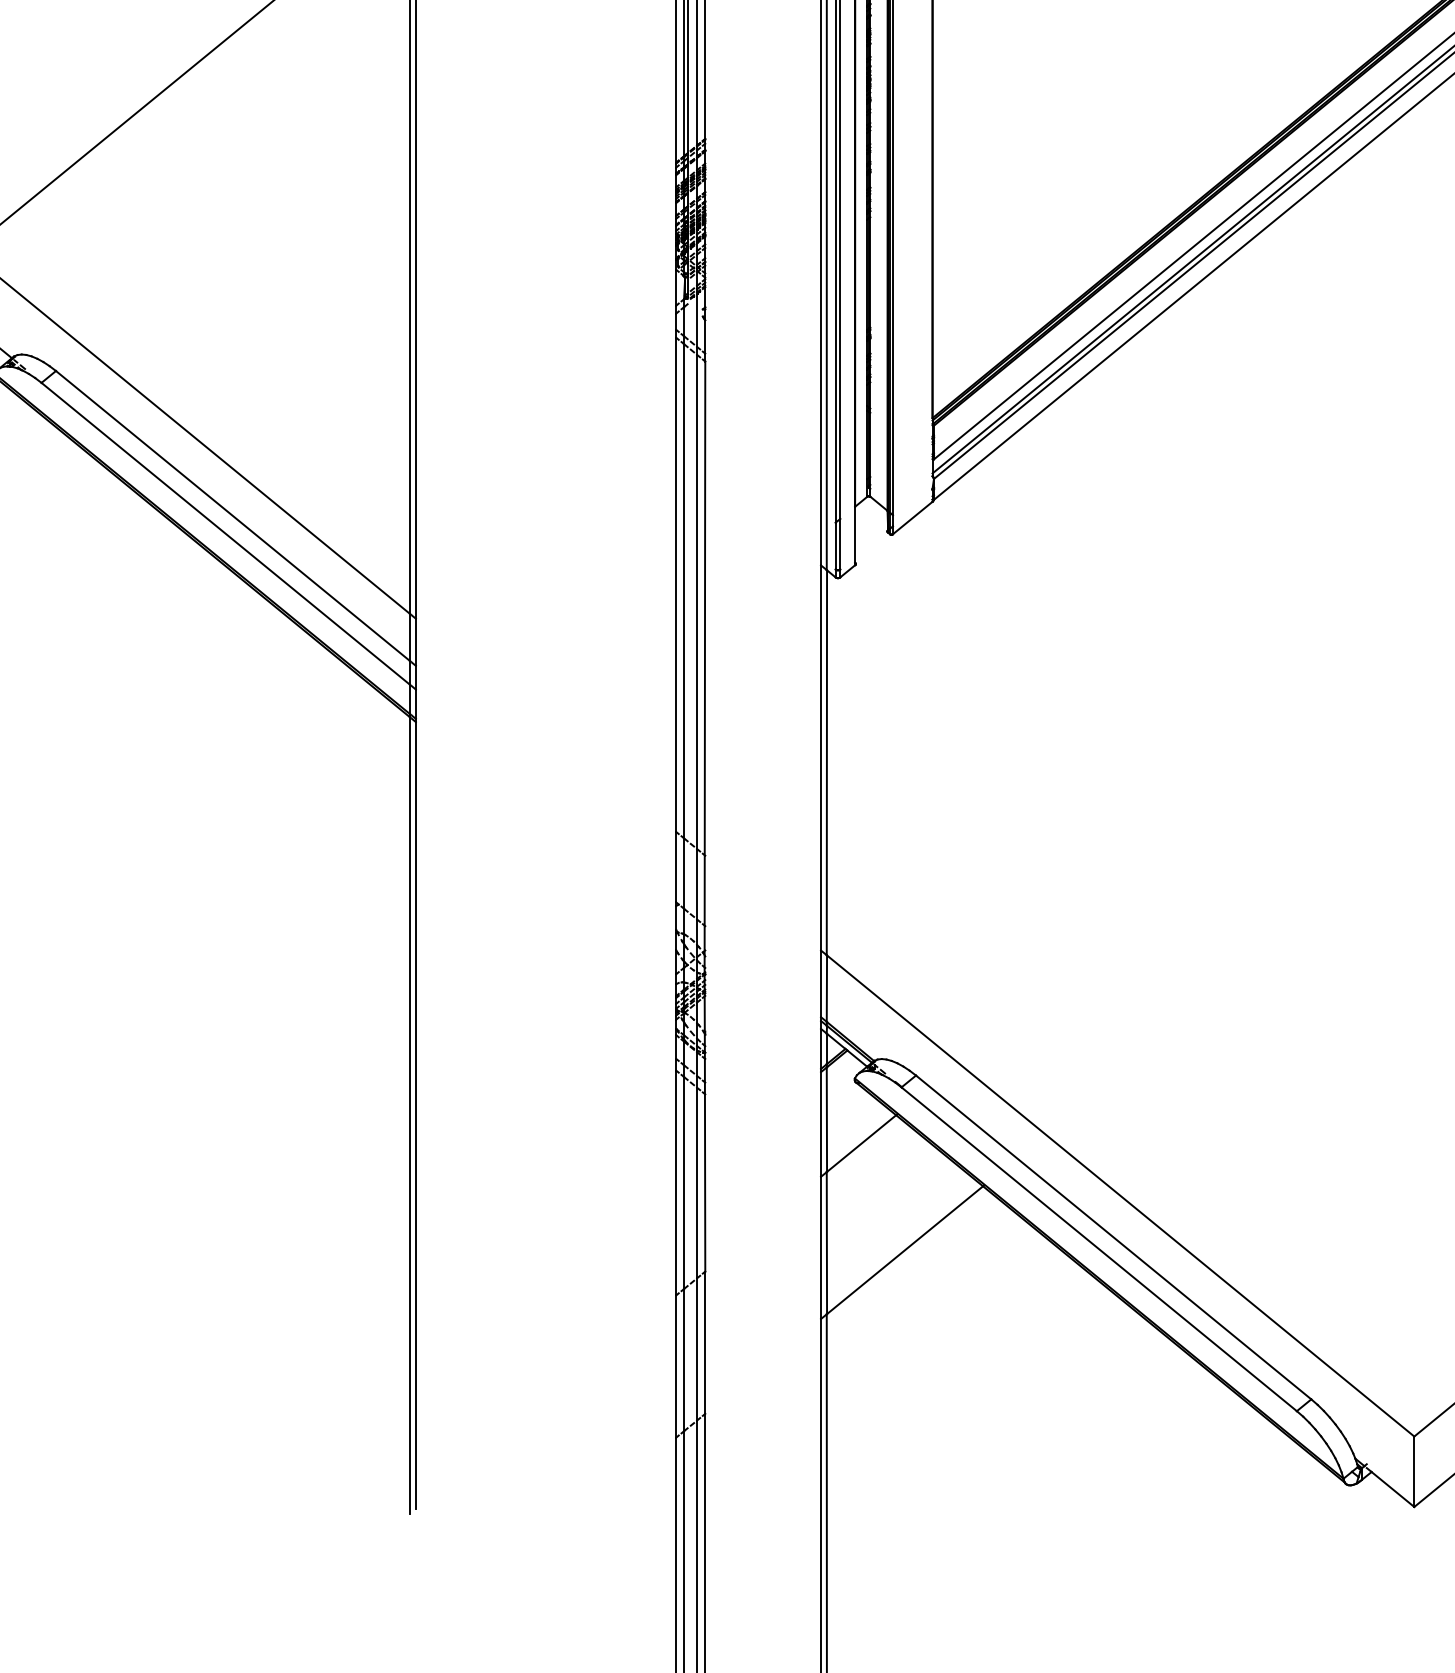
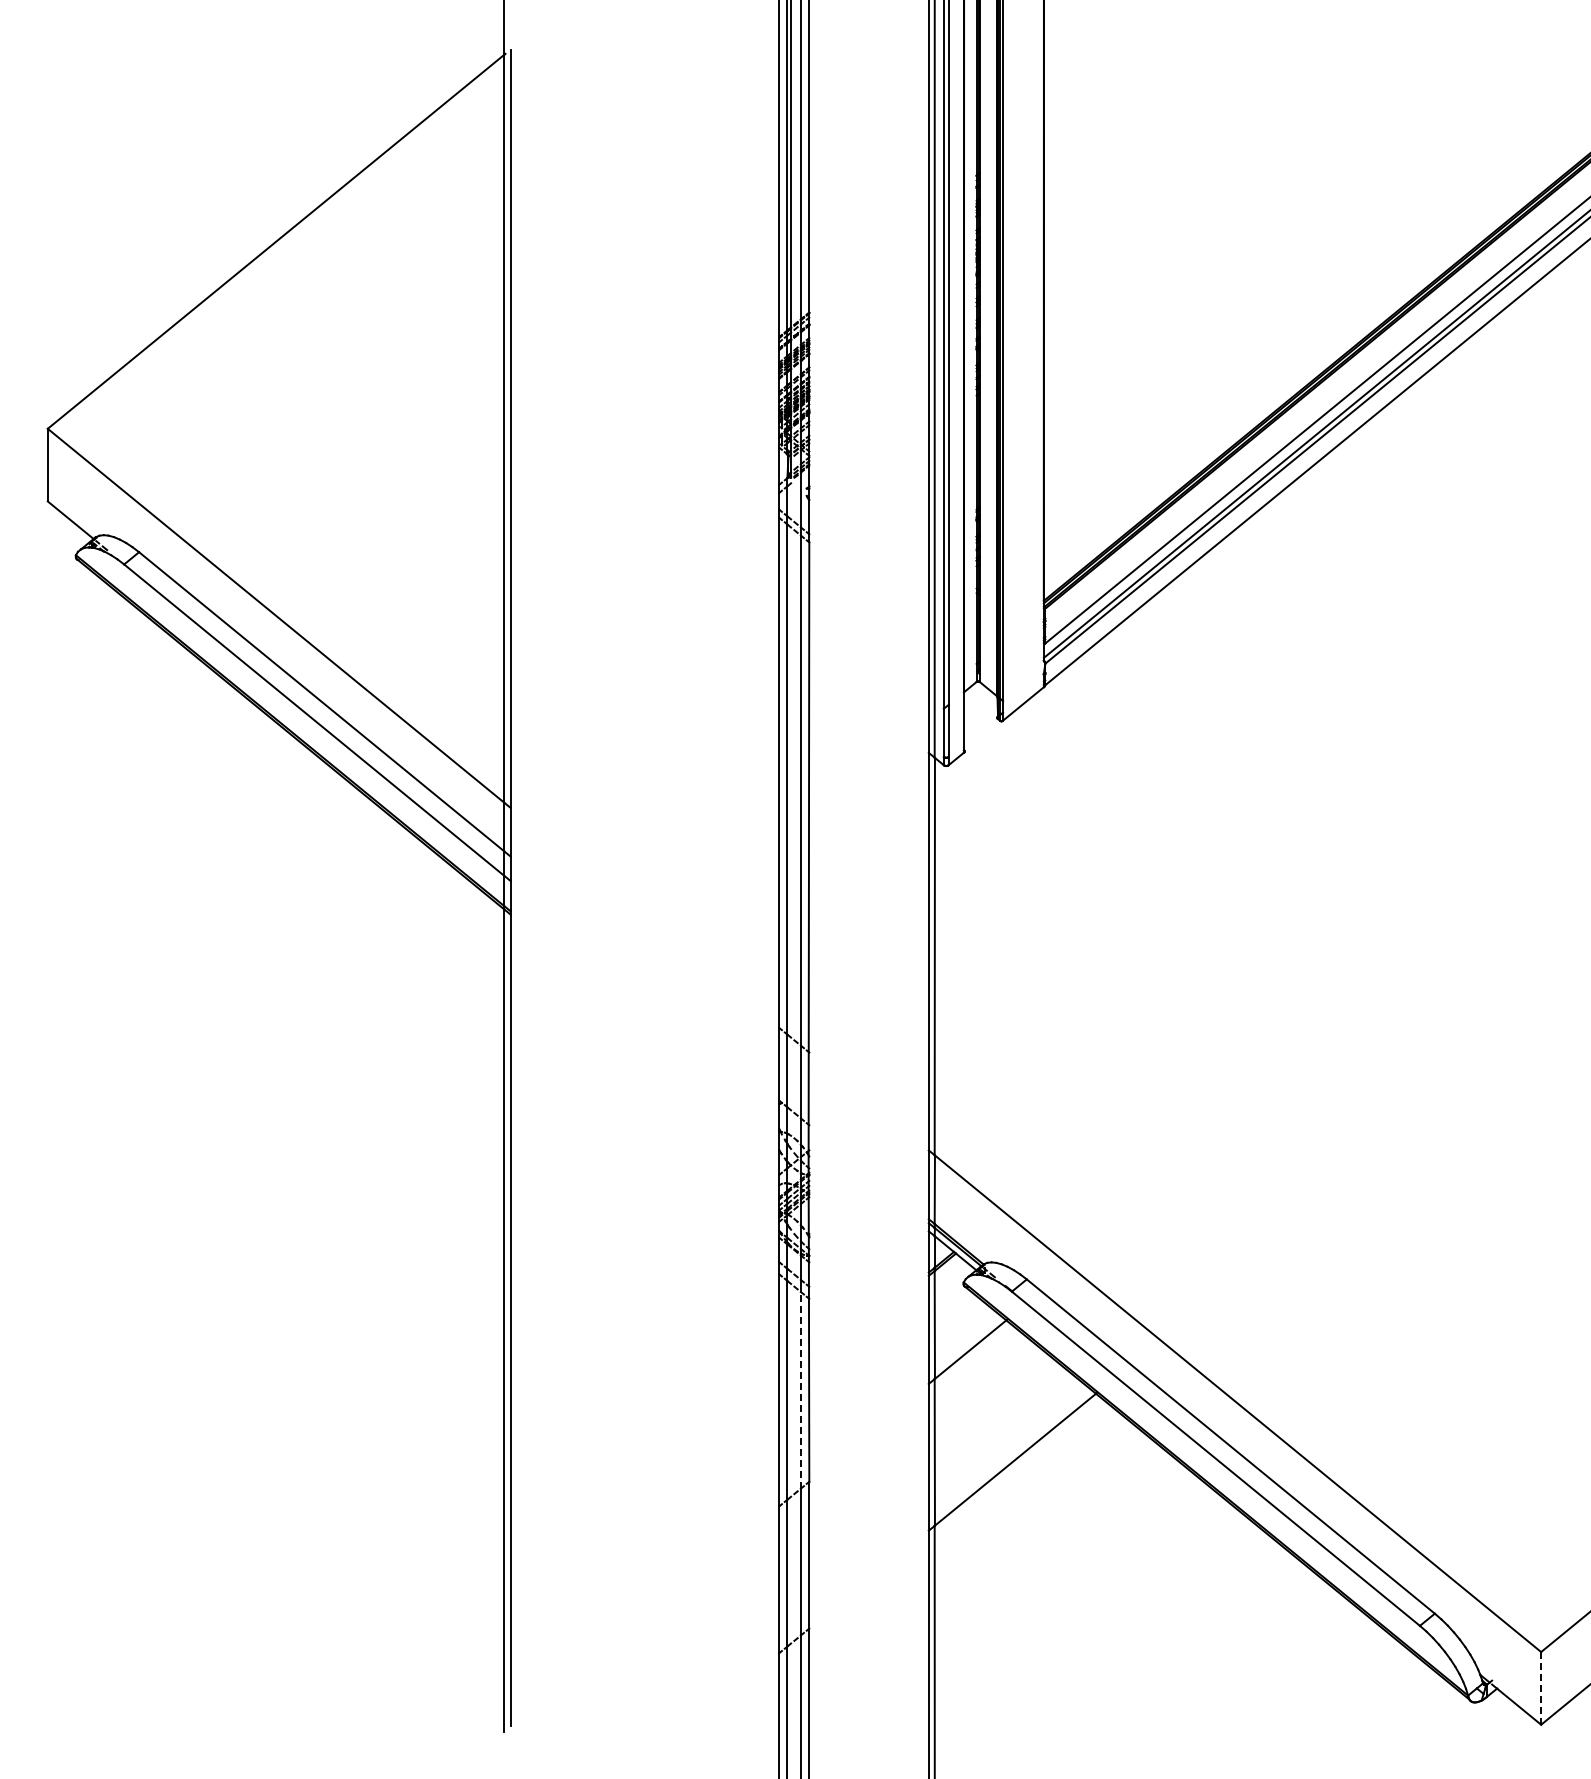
line: (696, 1182) -> (800, 1389), solid -> dashed
line: (1414, 1471) -> (1541, 1688), solid -> dashed

